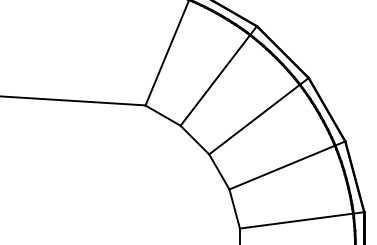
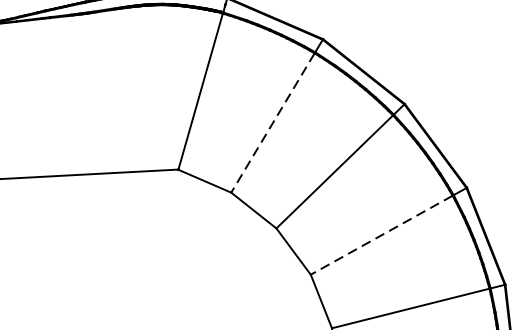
line: (214, 80) -> (271, 123), solid -> dashed
line: (281, 167) -> (380, 235), solid -> dashed

